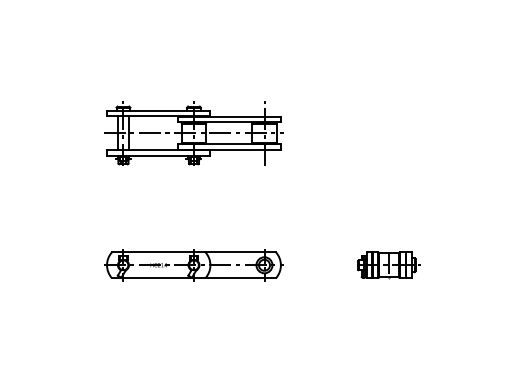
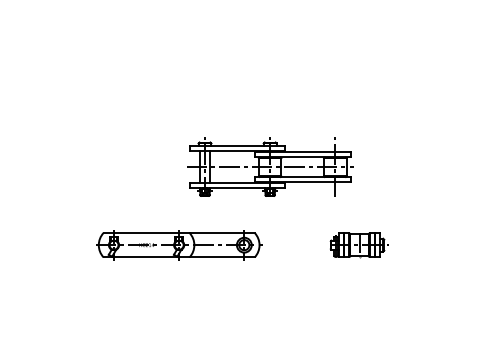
part: (194, 132) -> (270, 166), moved

